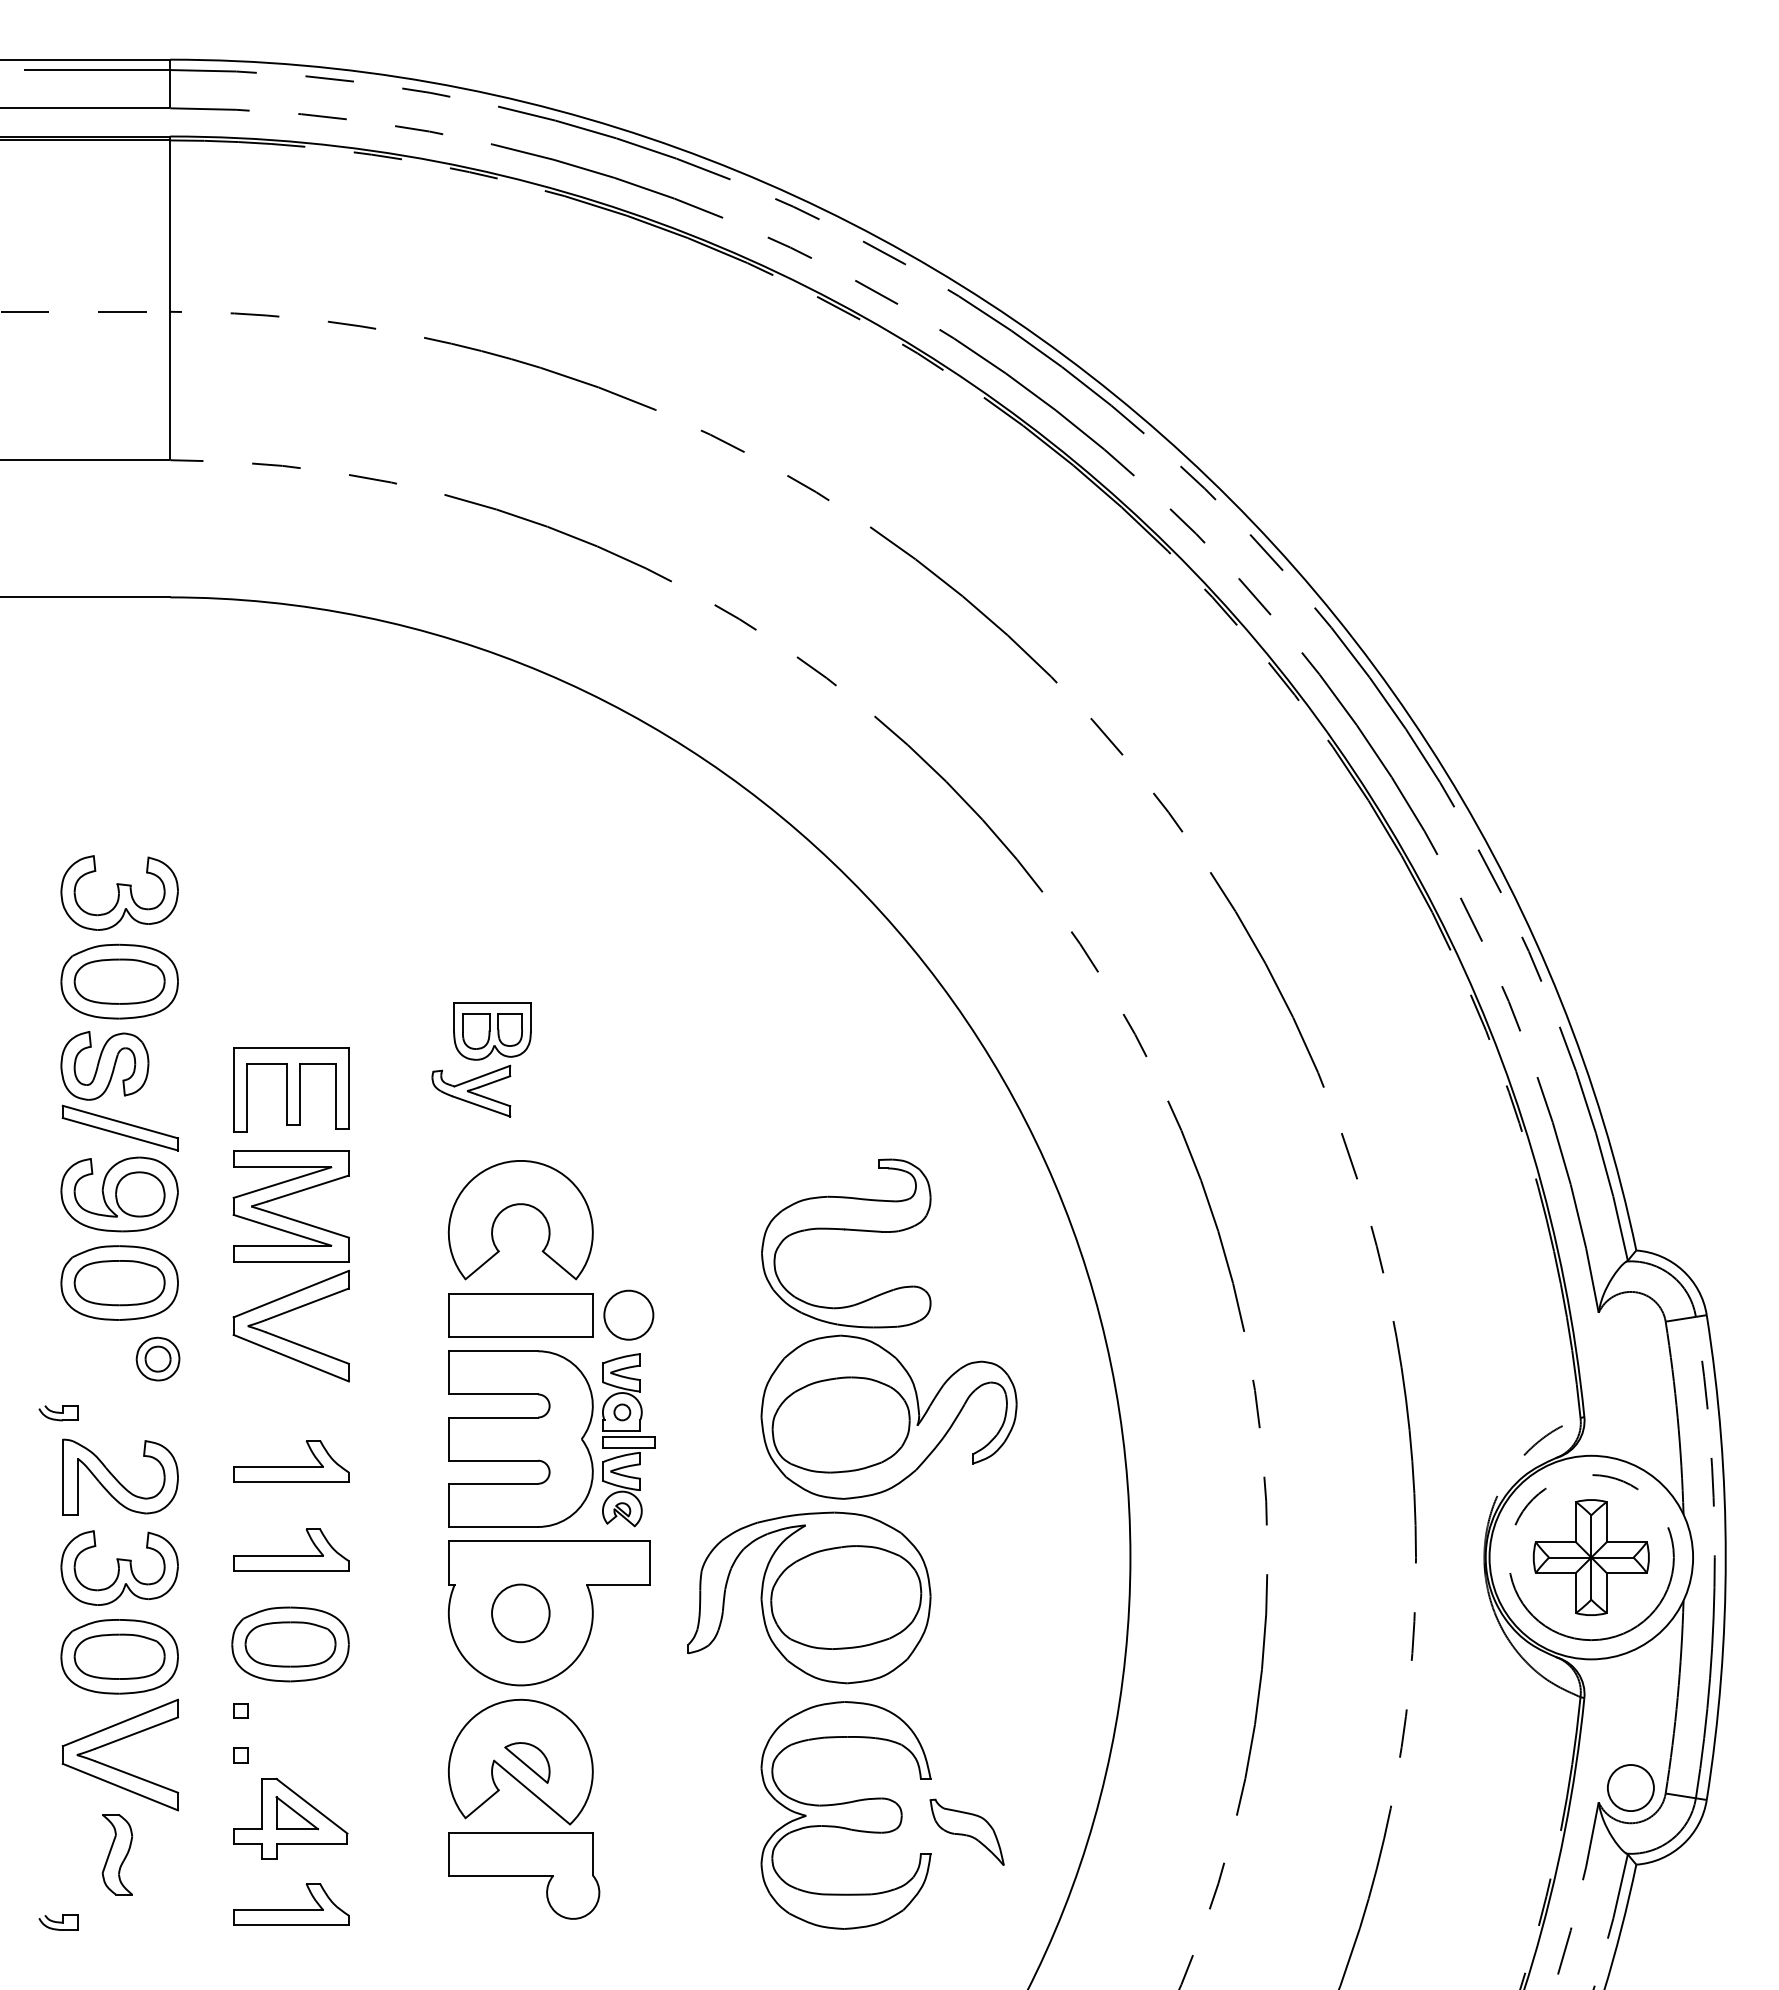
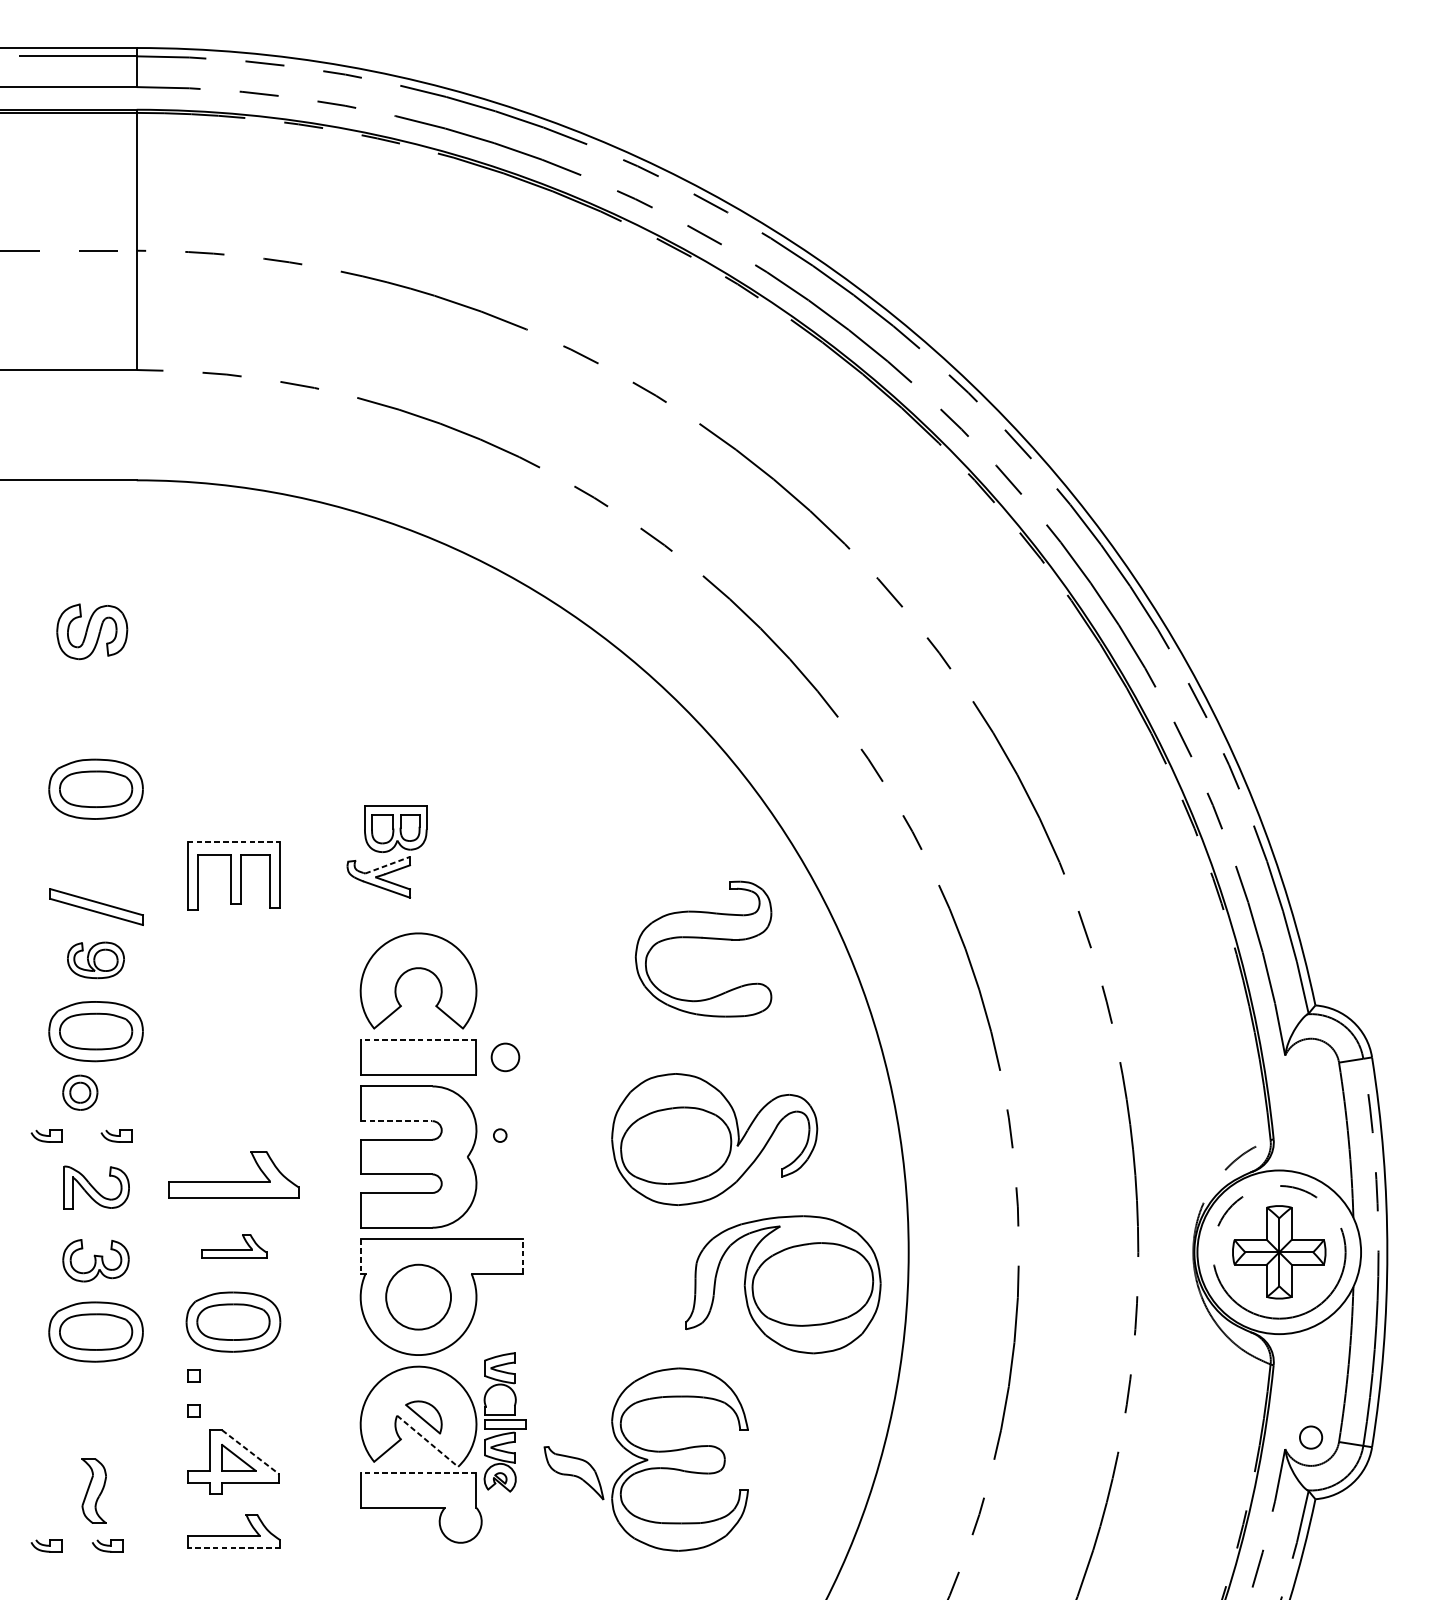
part: (119, 892) -> (95, 717), removed
line: (291, 1047) -> (234, 842), solid -> dashed
part: (104, 1065) -> (91, 631), moved
line: (482, 1076) -> (387, 865), solid -> dashed
part: (119, 1194) -> (95, 960), size x0.6
part: (846, 1230) -> (703, 938), moved
part: (290, 1266) -> (233, 1018), removed
line: (520, 1293) -> (418, 1039), solid -> dashed
circle: (628, 1314) -> (505, 1056), size x0.7
part: (157, 1358) -> (79, 1092), moved
line: (493, 1394) -> (396, 1121), solid -> dashed
part: (145, 1413) -> (116, 1136), added
part: (628, 1440) -> (505, 1422), moved
part: (291, 1461) -> (234, 1175), size x1.4
part: (120, 1476) -> (96, 1187), size x0.7
part: (291, 1549) -> (234, 1245), size x0.7
line: (448, 1562) -> (360, 1256), solid -> dashed
line: (650, 1562) -> (522, 1256), solid -> dashed
part: (119, 1567) -> (95, 1260), size x0.7
part: (809, 1597) -> (783, 1284), moved
circle: (520, 1613) -> (418, 1297), size x1.4
part: (115, 1742) -> (92, 1400), removed
circle: (1630, 1788) -> (1310, 1437), size x0.6
line: (532, 1792) -> (427, 1441), solid -> dashed
line: (312, 1806) -> (251, 1452), solid -> dashed
part: (966, 1831) -> (573, 1472), moved
line: (520, 1832) -> (418, 1473), solid -> dashed
part: (134, 1922) -> (107, 1545), added
line: (291, 1925) -> (234, 1548), solid -> dashed

